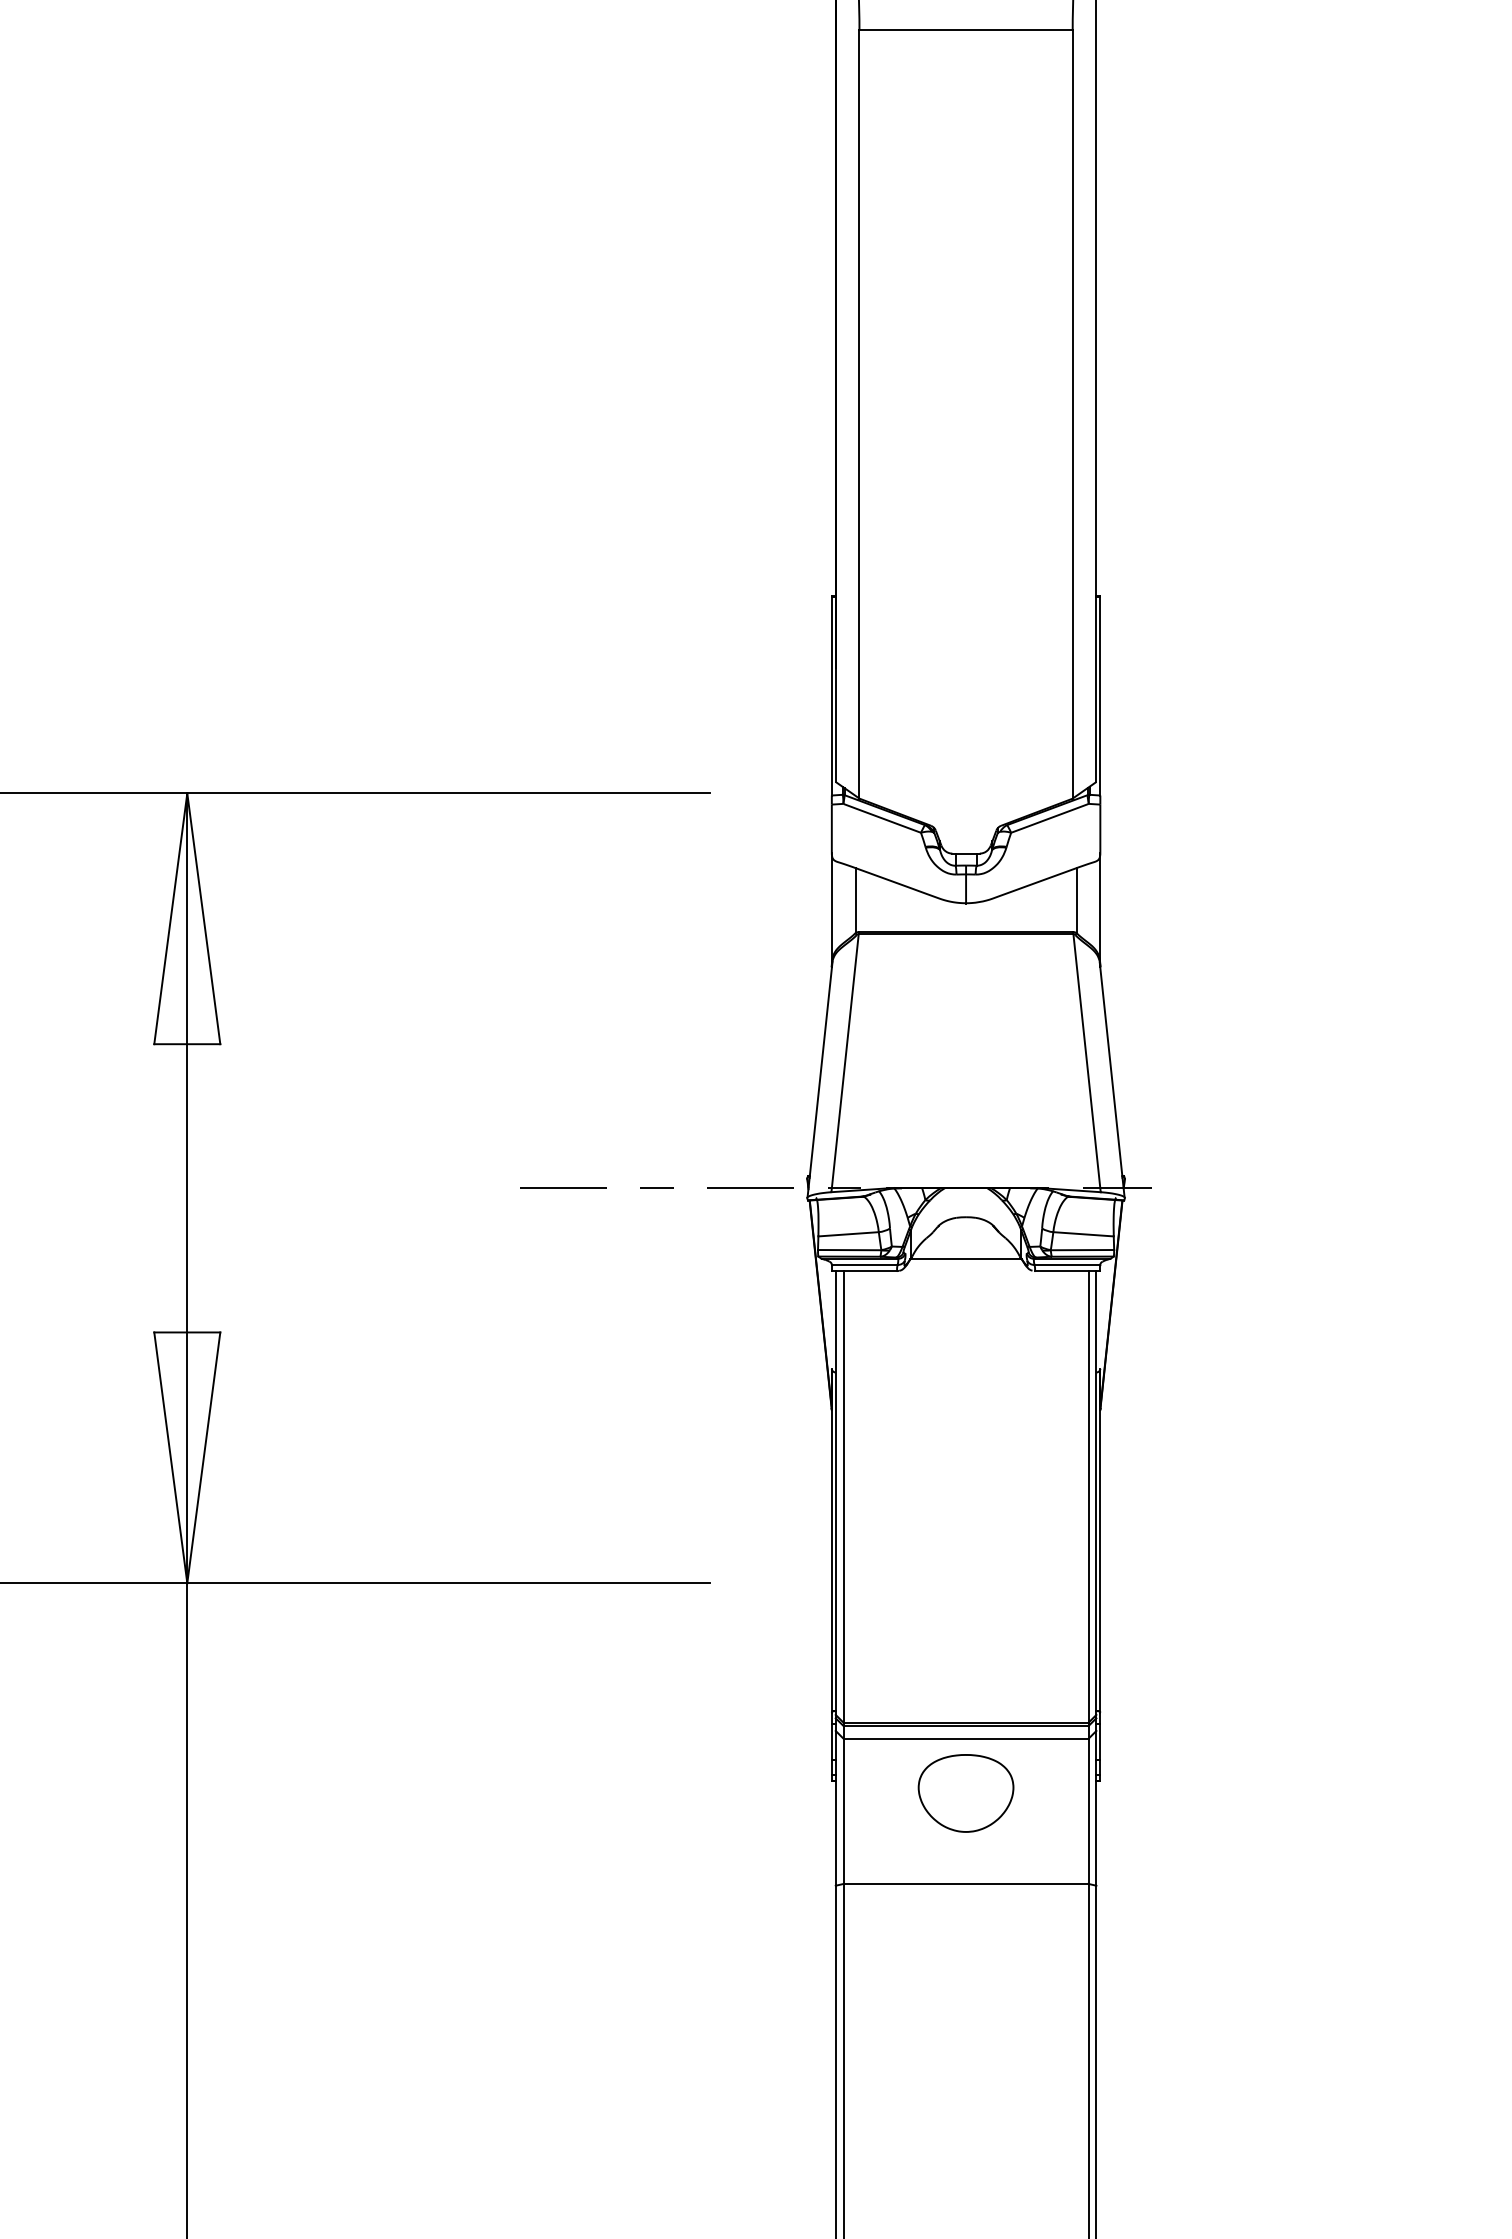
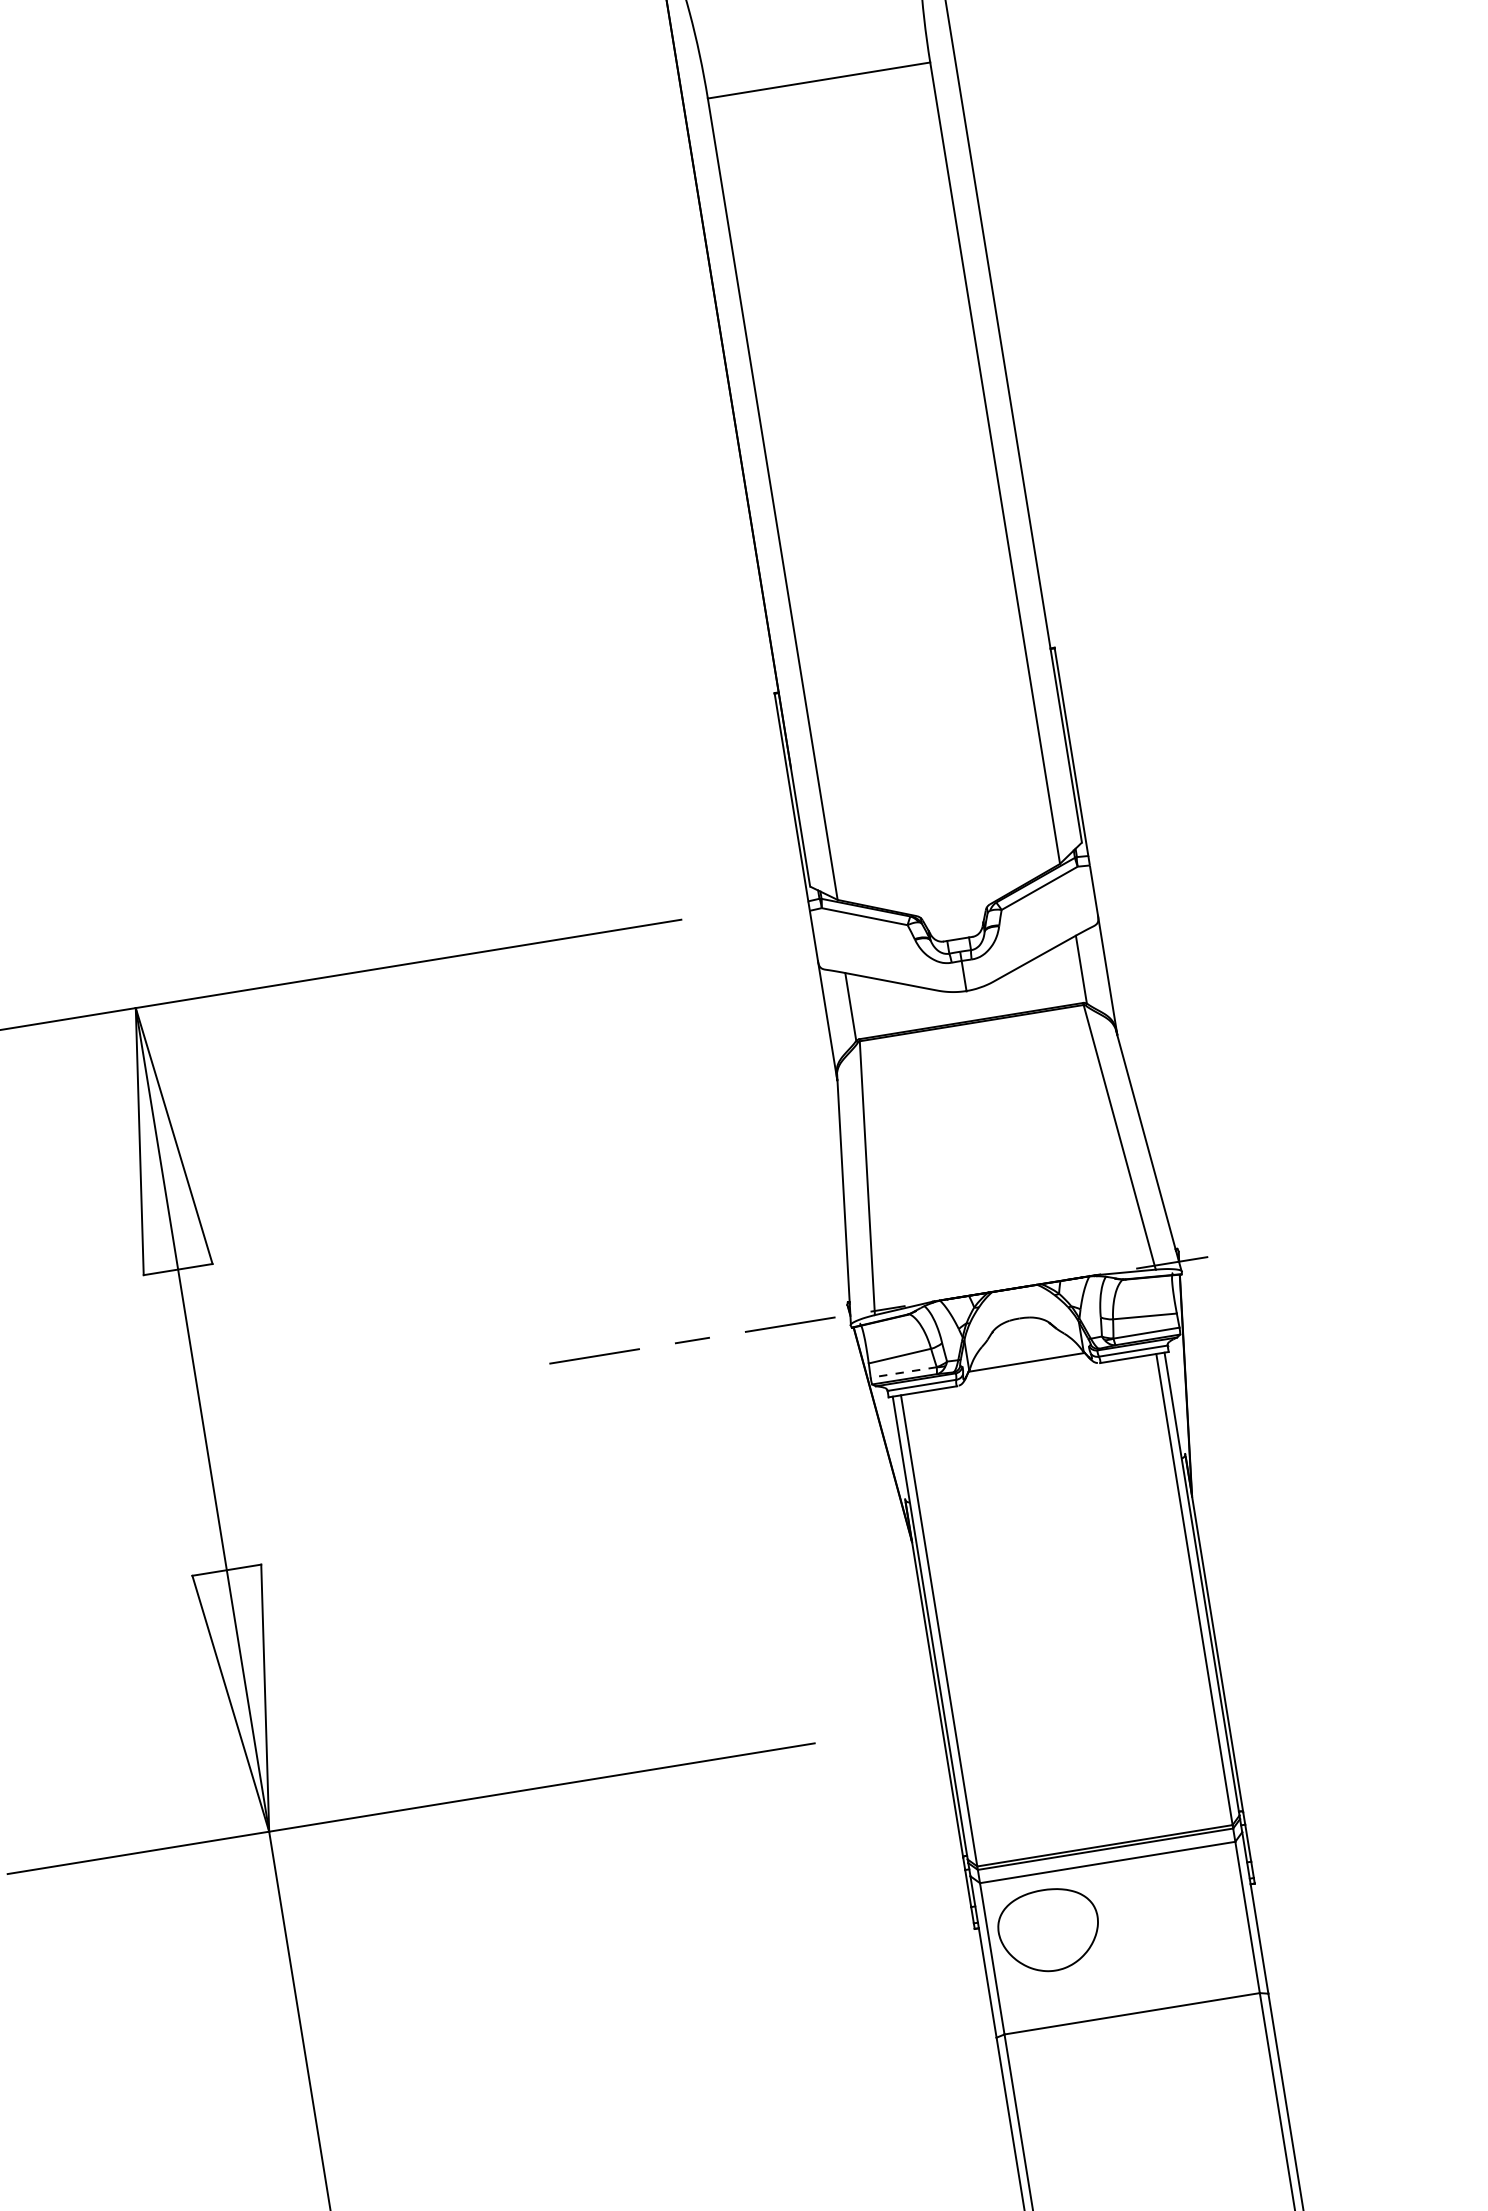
line: (849, 1250) -> (903, 1372), solid -> dashed
part: (965, 1793) -> (1048, 1930), moved

